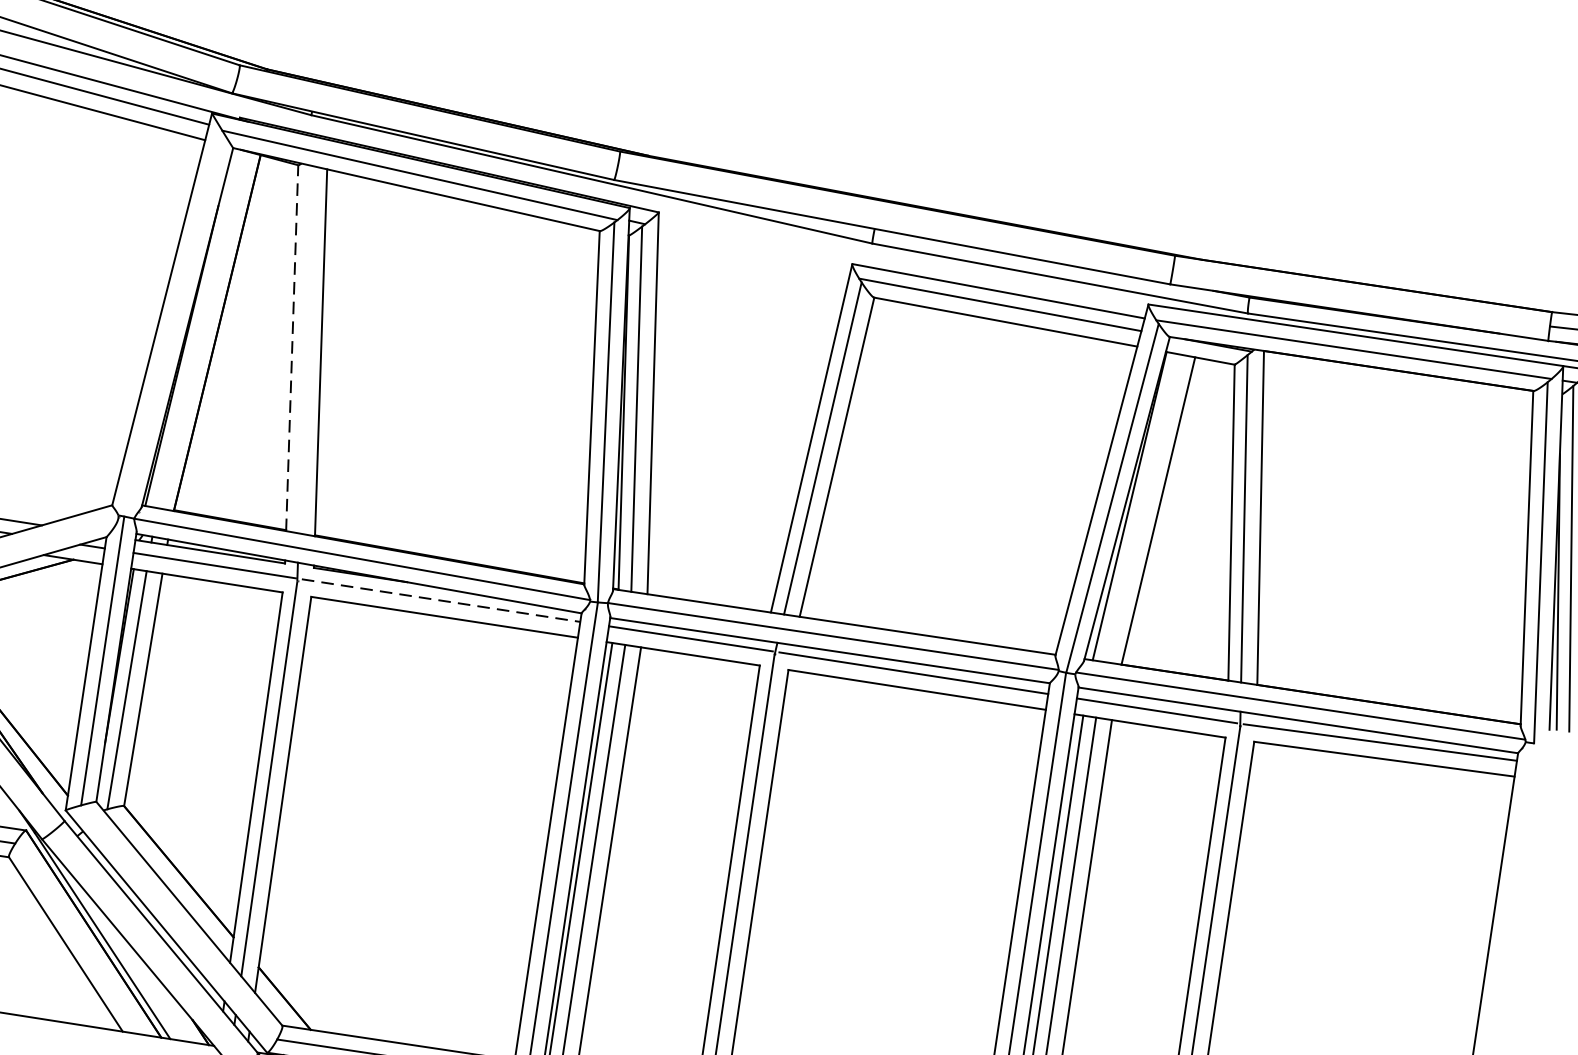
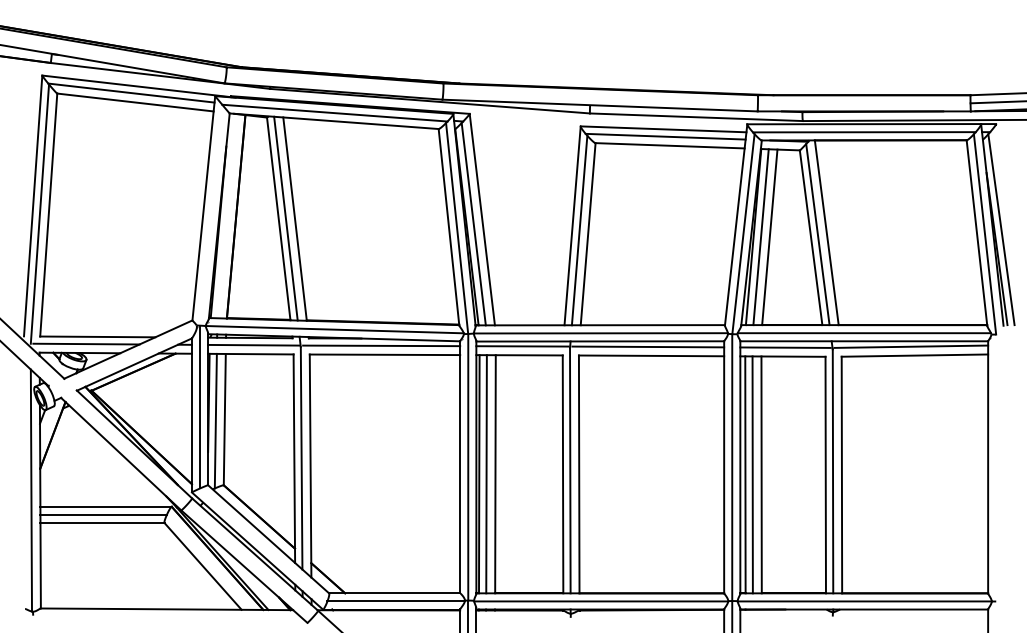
line: (291, 347) -> (278, 218), dashed -> solid
line: (304, 349) -> (285, 218), added
line: (1141, 508) -> (760, 237), added
line: (440, 599) -> (381, 345), dashed -> solid

